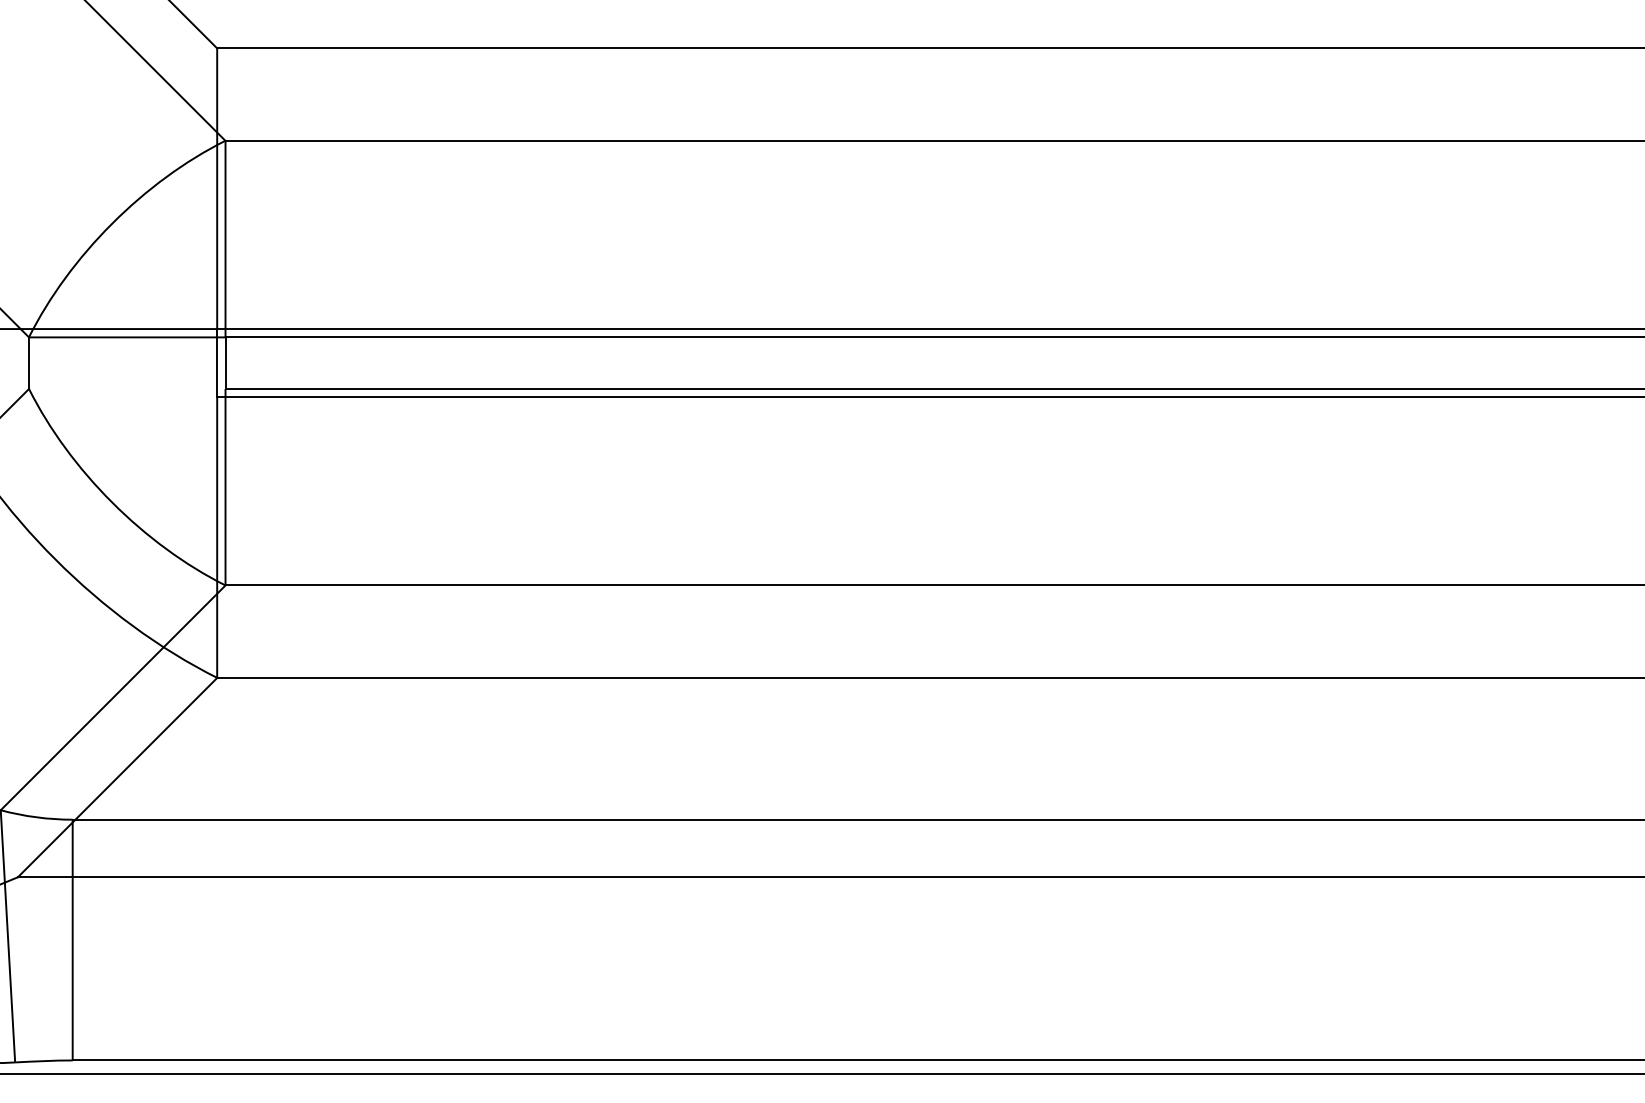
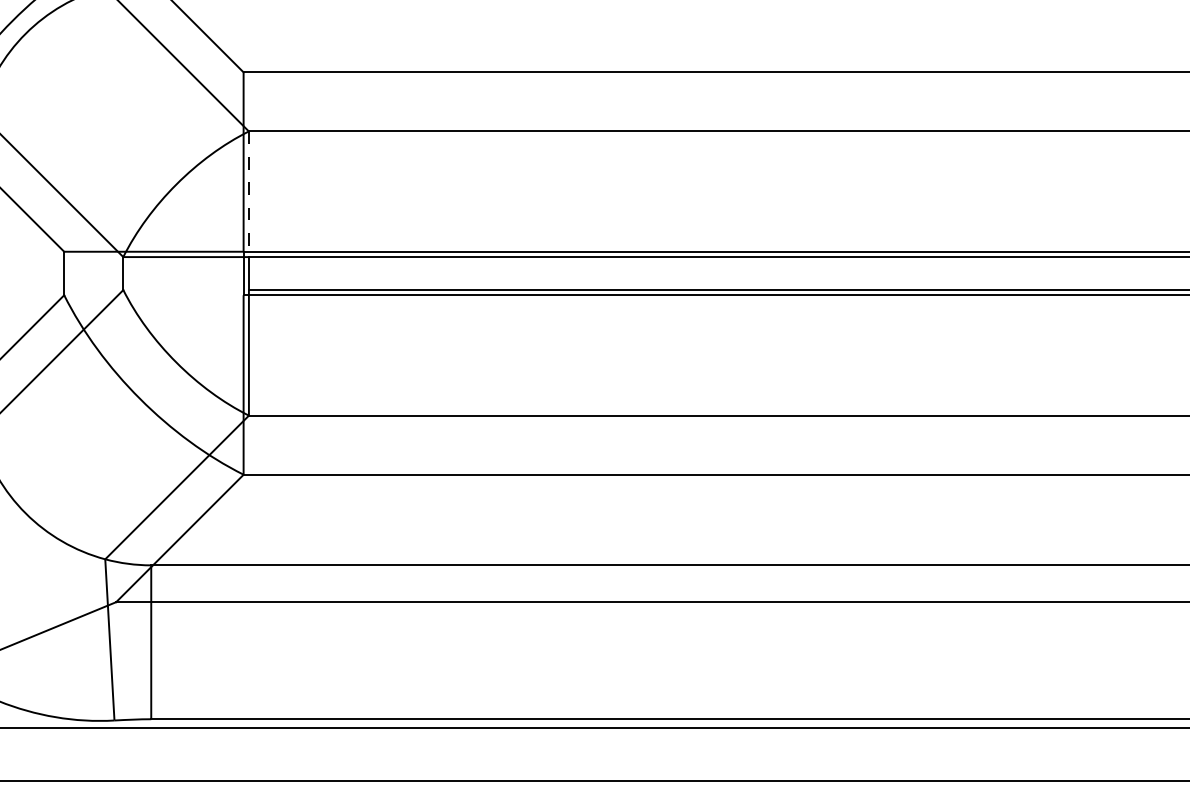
arc: (224, 236) -> (248, 192), solid -> dashed

